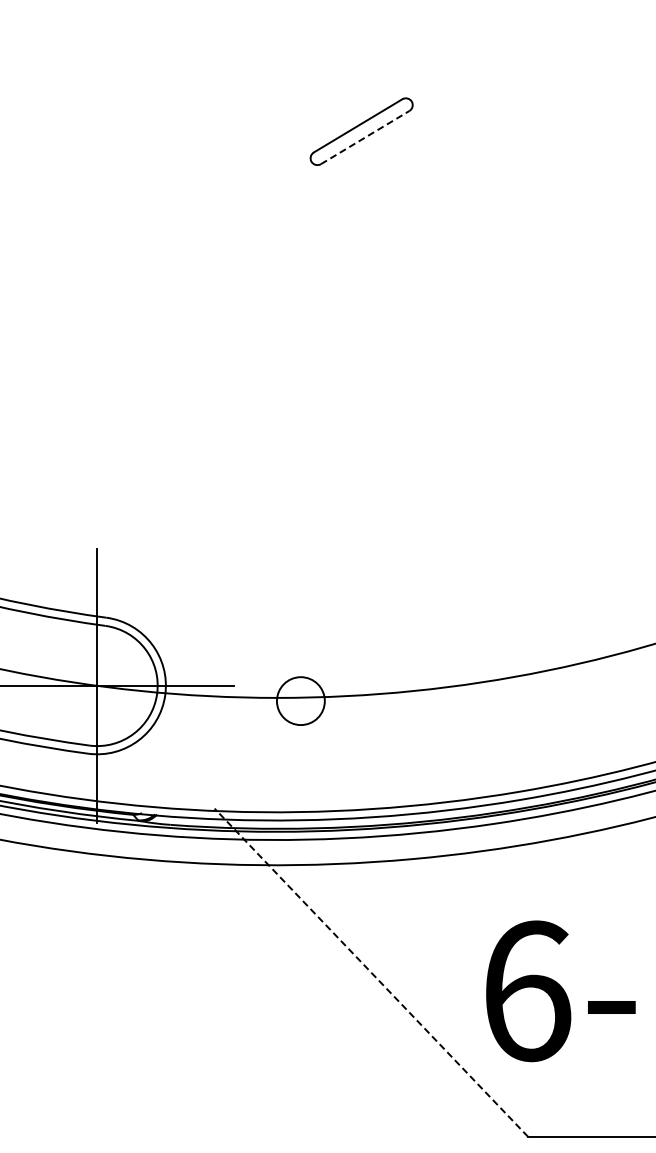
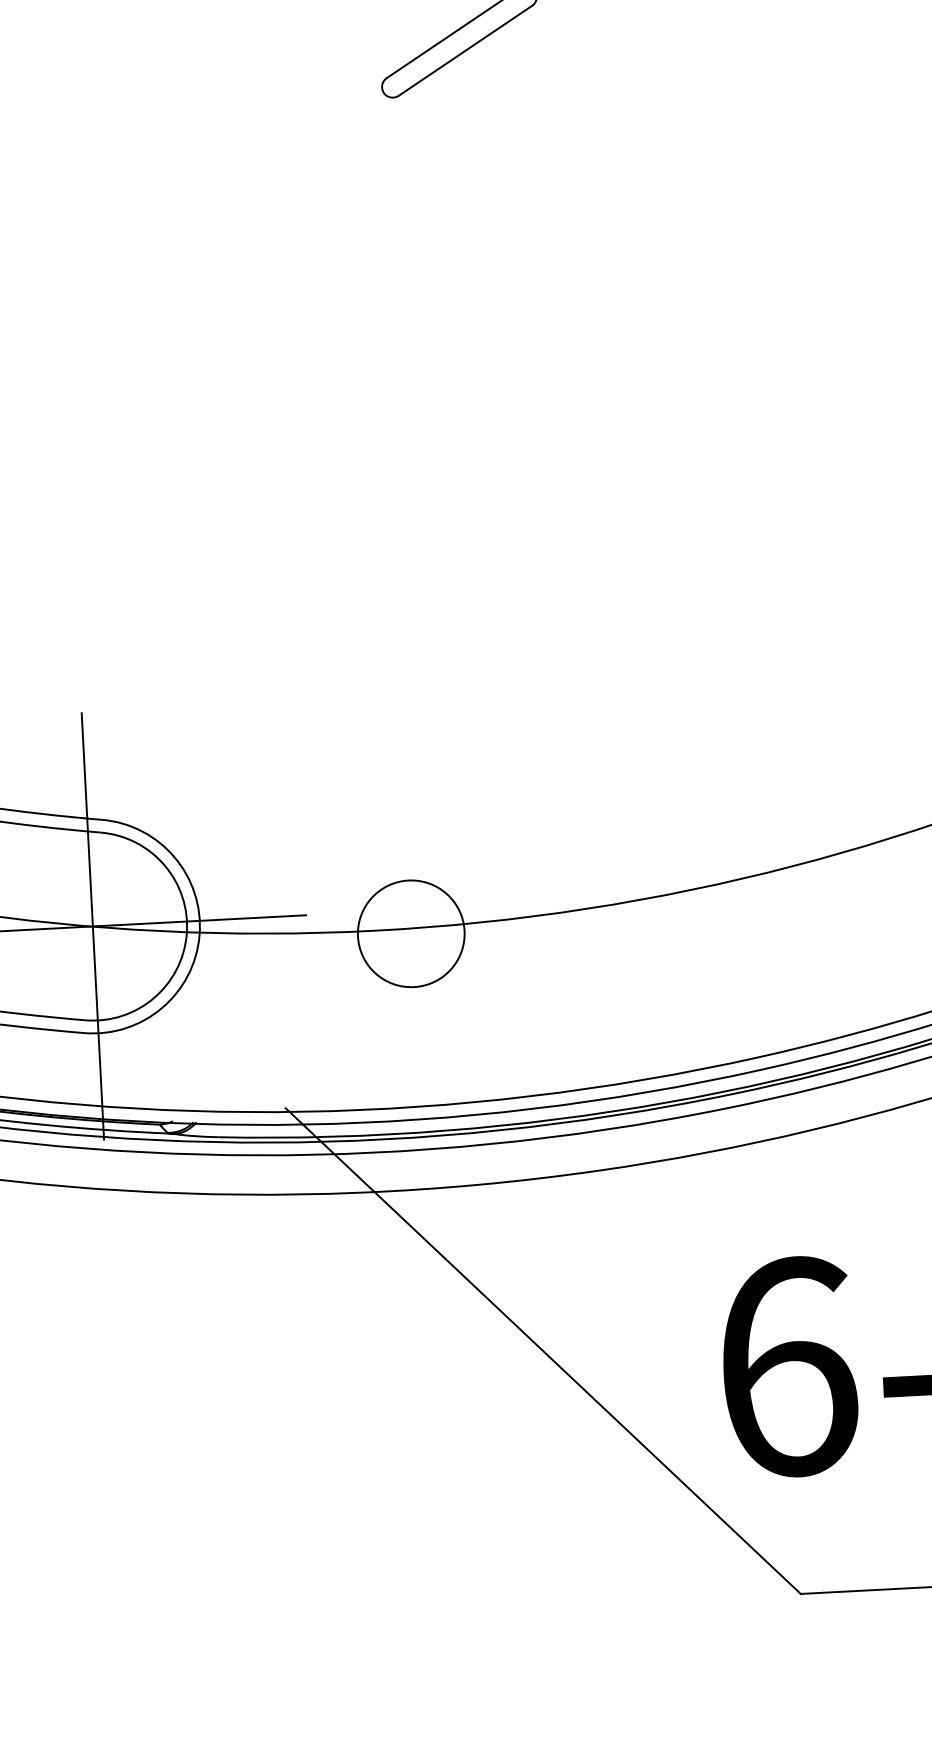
line: (365, 137) -> (465, 50), dashed -> solid
circle: (300, 700) -> (410, 932), size x1.43
line: (371, 972) -> (543, 1350), dashed -> solid

